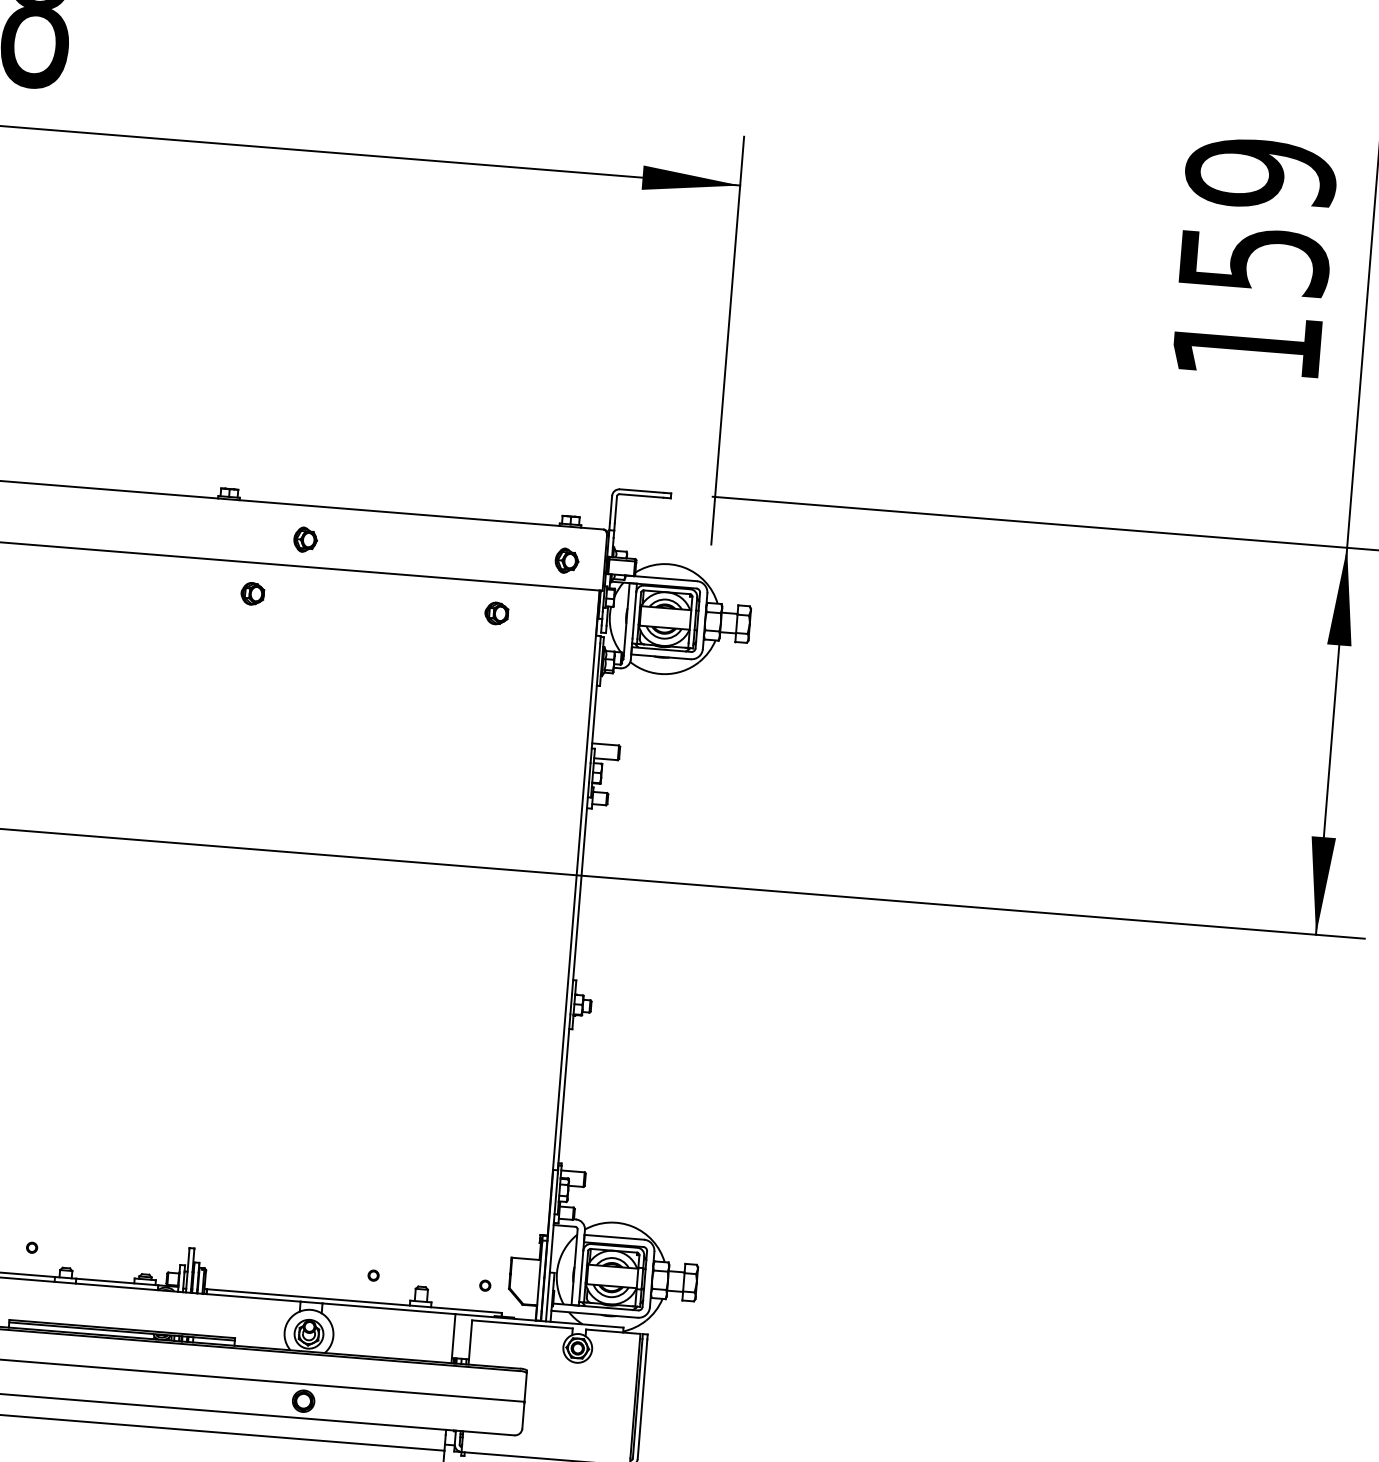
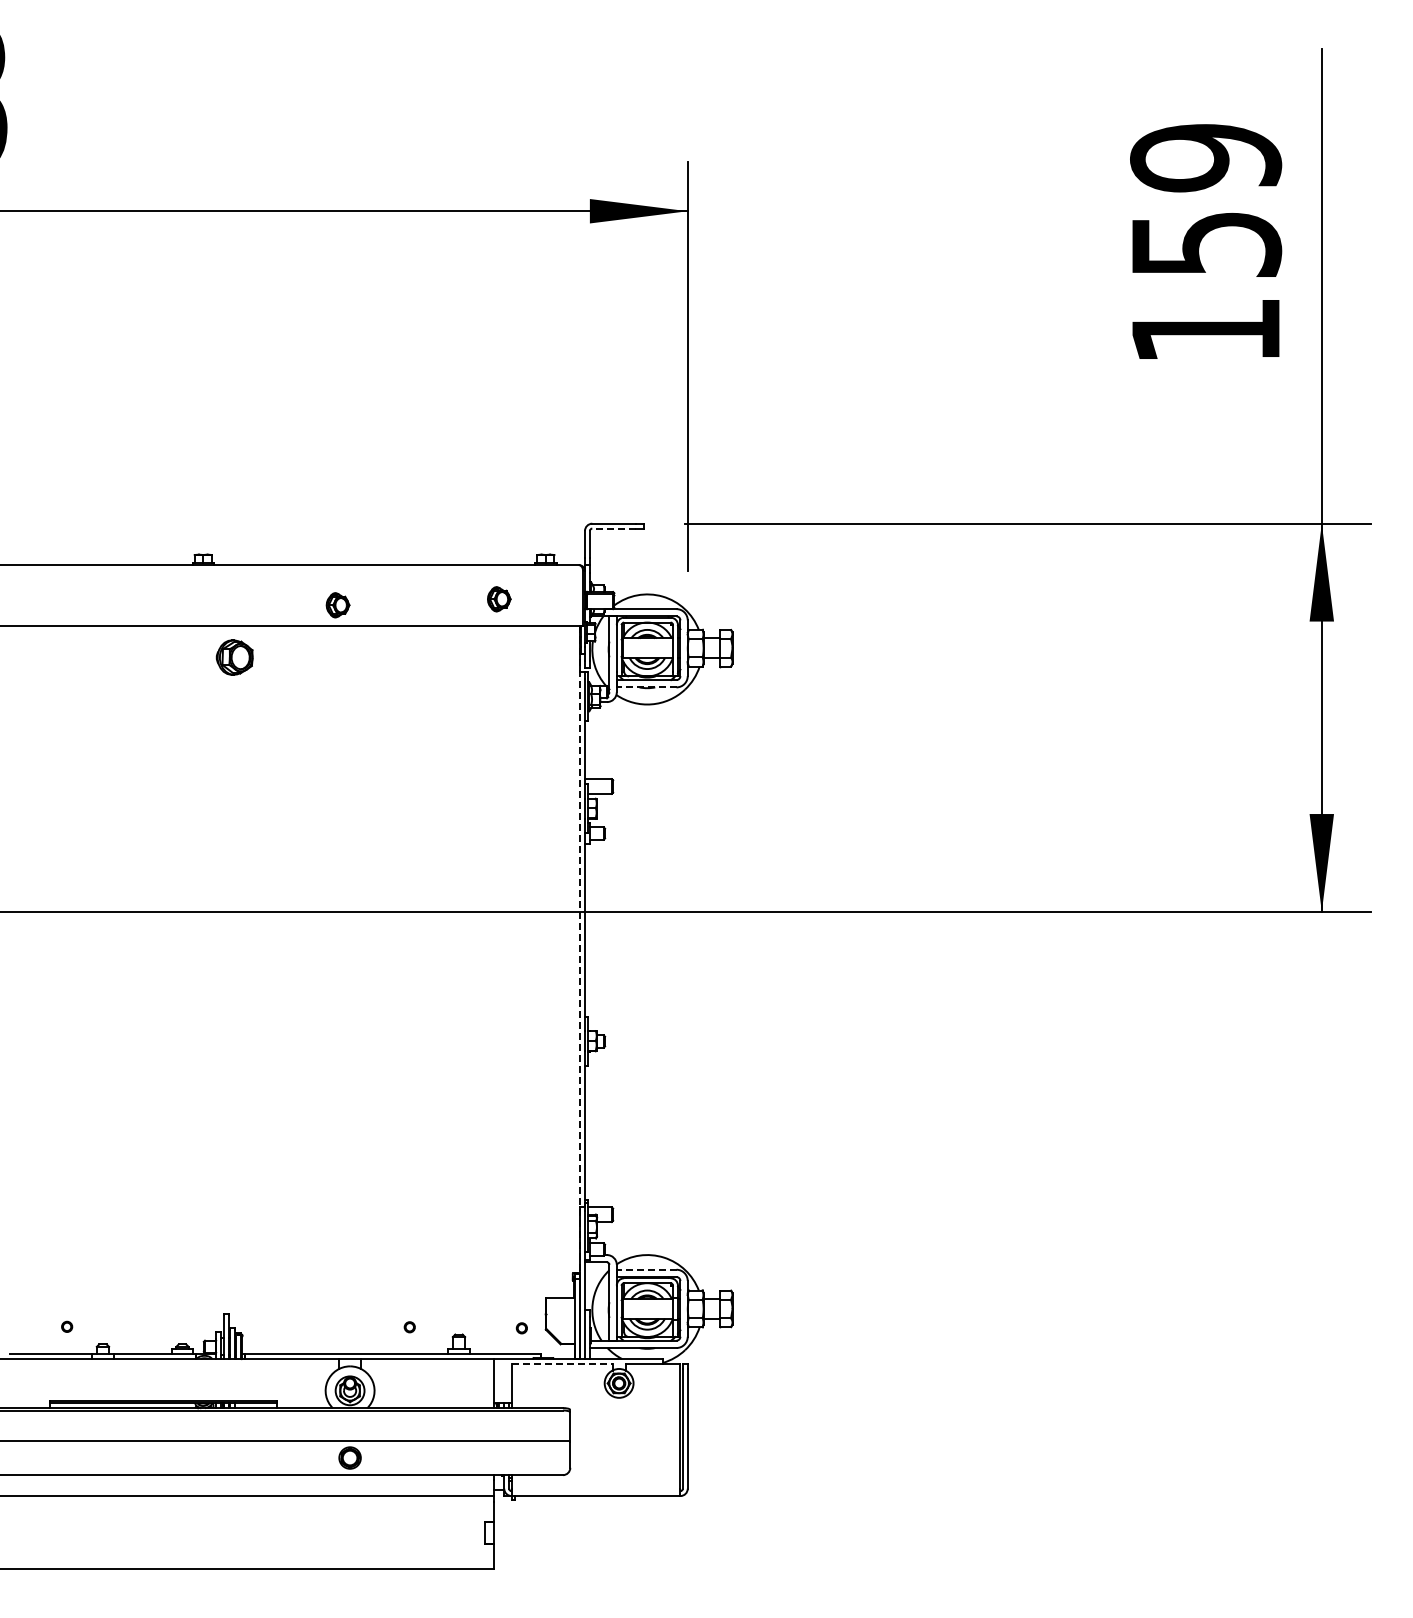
line: (640, 495) -> (613, 528), solid -> dashed
part: (305, 540) -> (337, 605), moved
part: (567, 561) -> (499, 599), moved
part: (252, 593) -> (234, 656), size x1.6
part: (496, 612) -> (479, 656), removed
line: (660, 656) -> (646, 687), solid -> dashed
line: (574, 912) -> (580, 949), solid -> dashed
line: (614, 1237) -> (646, 1269), solid -> dashed
line: (522, 1324) -> (562, 1363), solid -> dashed

